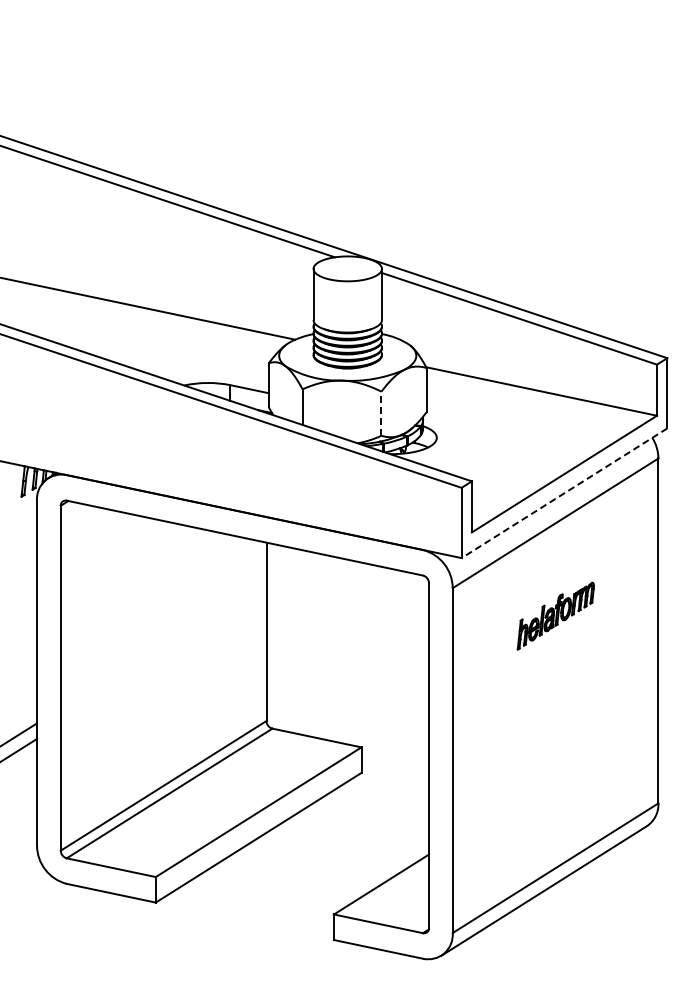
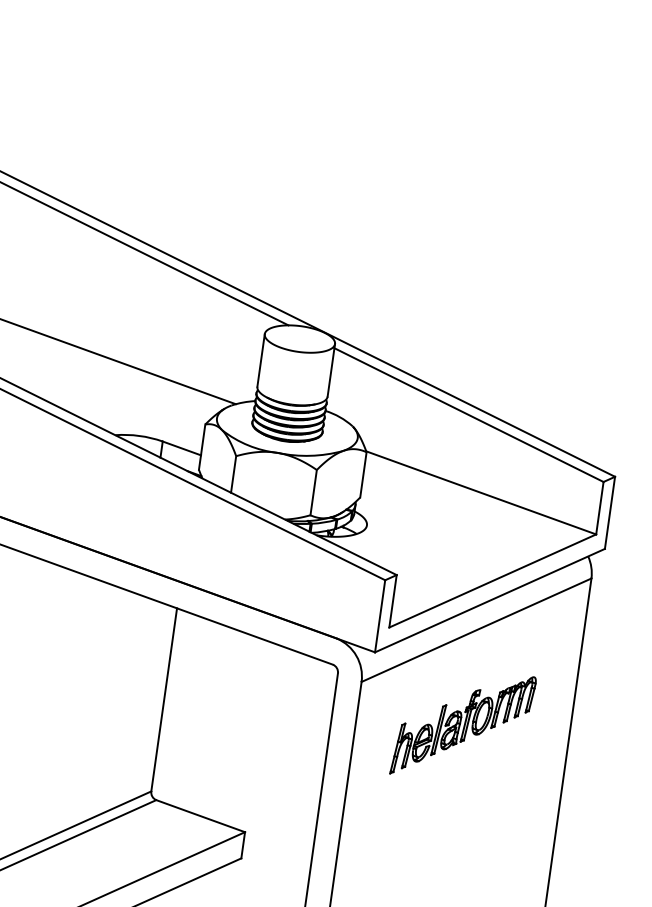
line: (381, 413) -> (313, 492), dashed -> solid
line: (564, 493) -> (490, 600), dashed -> solid
part: (555, 615) -> (463, 724), size x1.67

